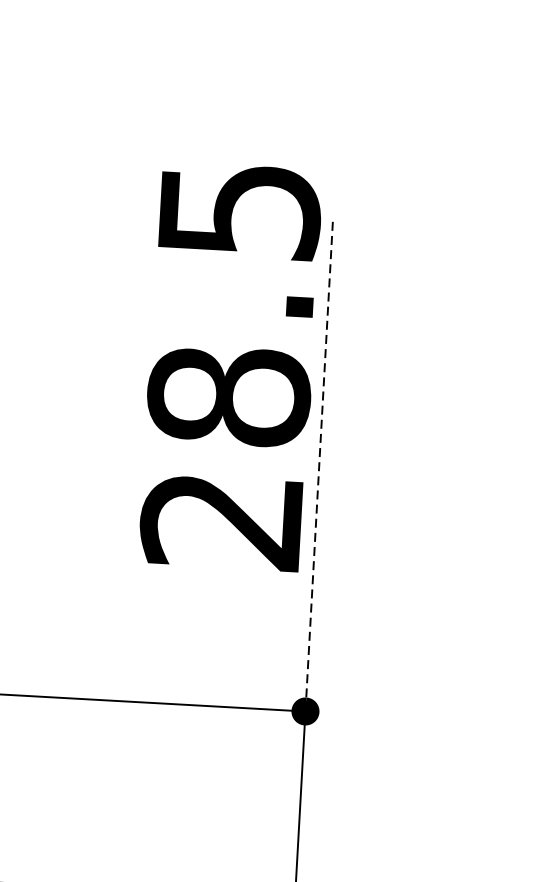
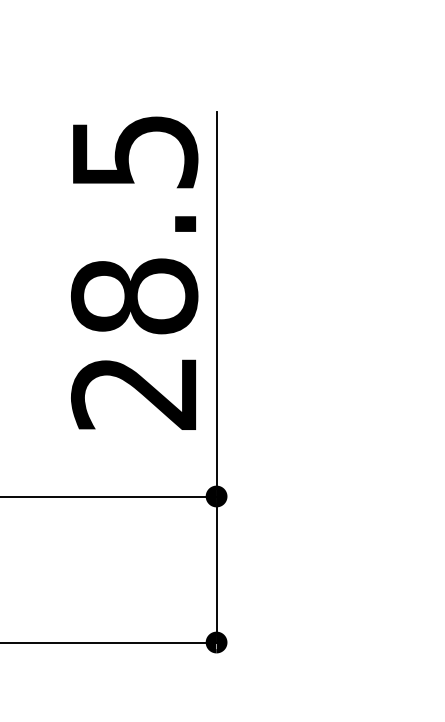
text: (230, 365) -> (134, 272), moved
line: (319, 464) -> (216, 304), dashed -> solid

